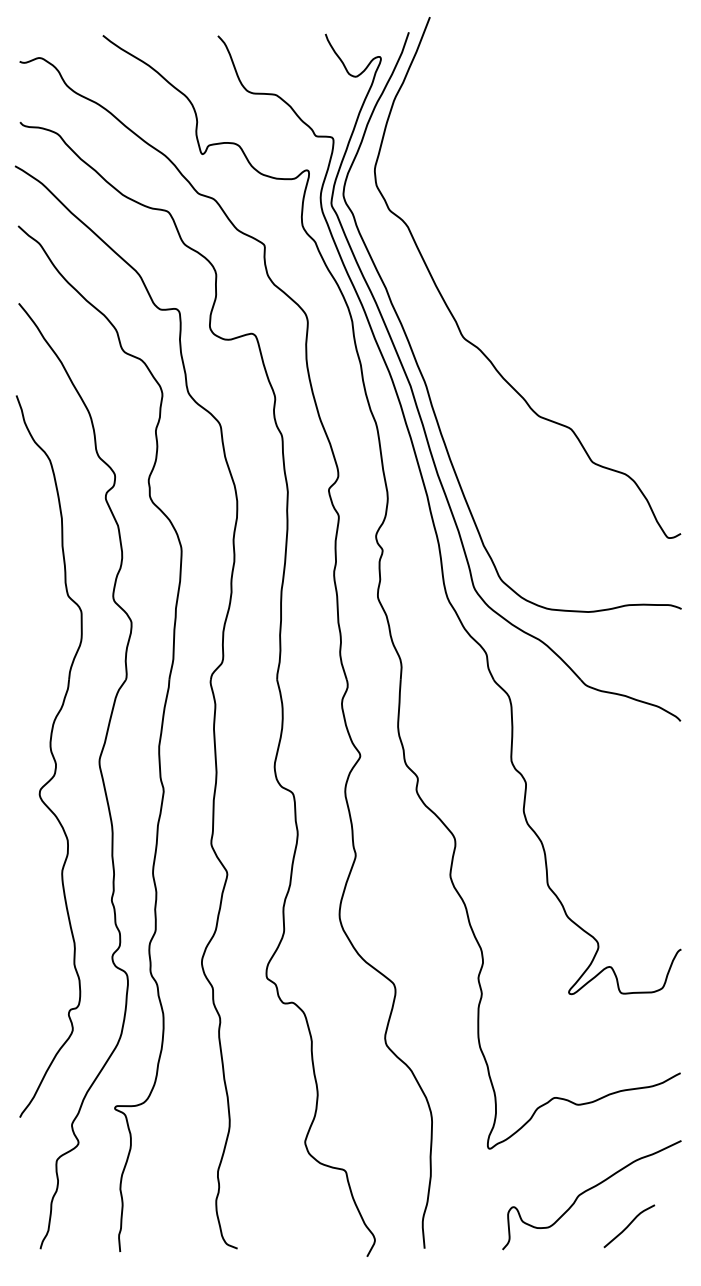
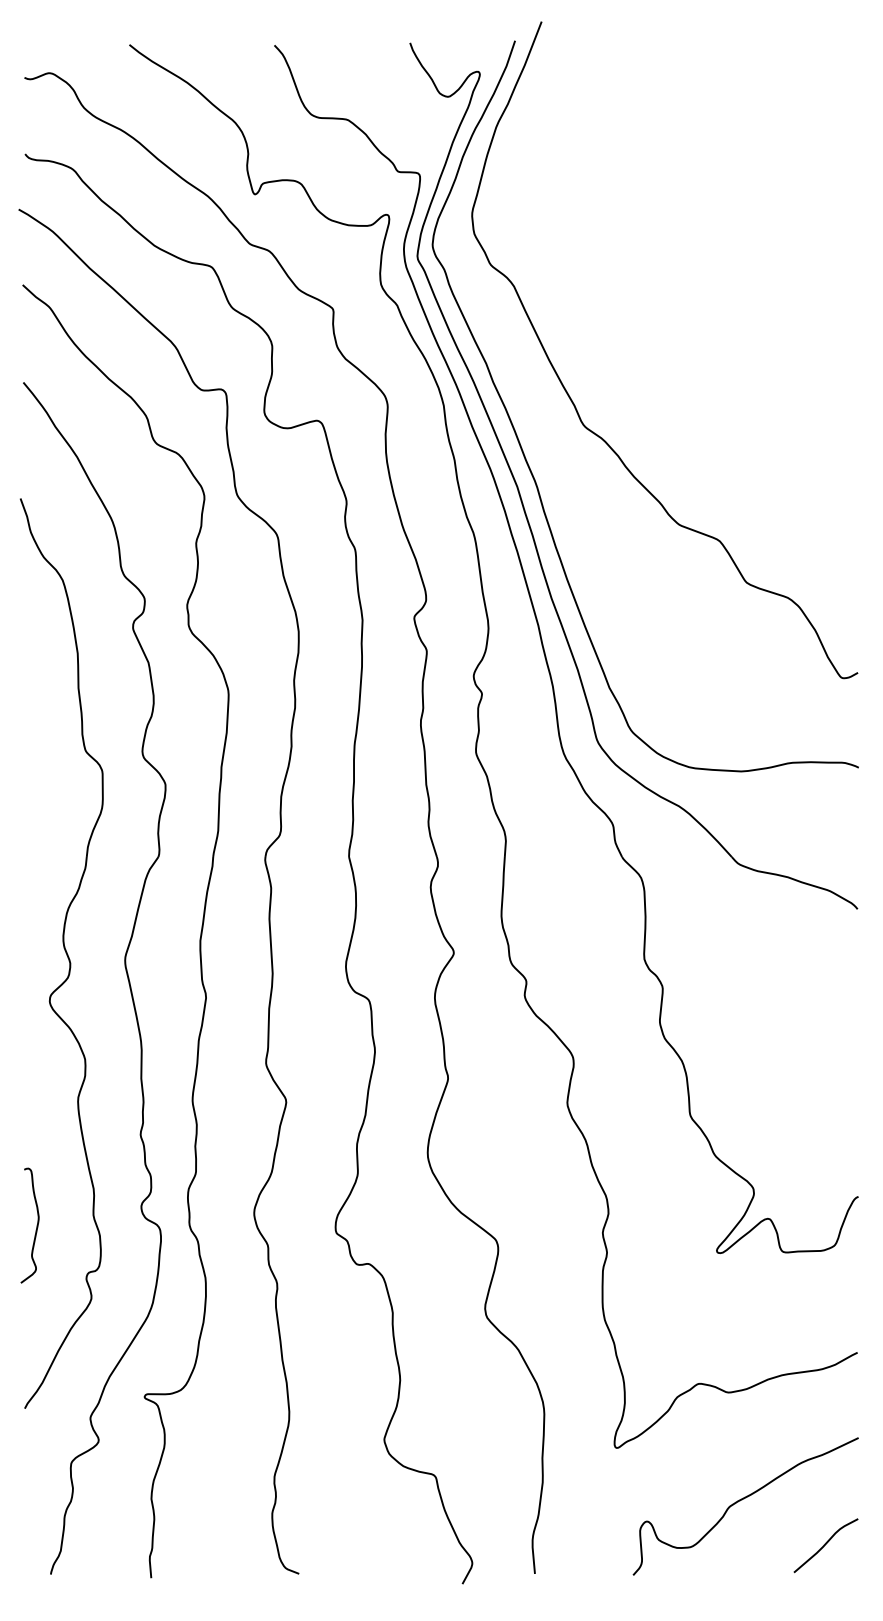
curve: (29, 972) -> (36, 1225), added
curve: (628, 1226) -> (825, 1545), moved

